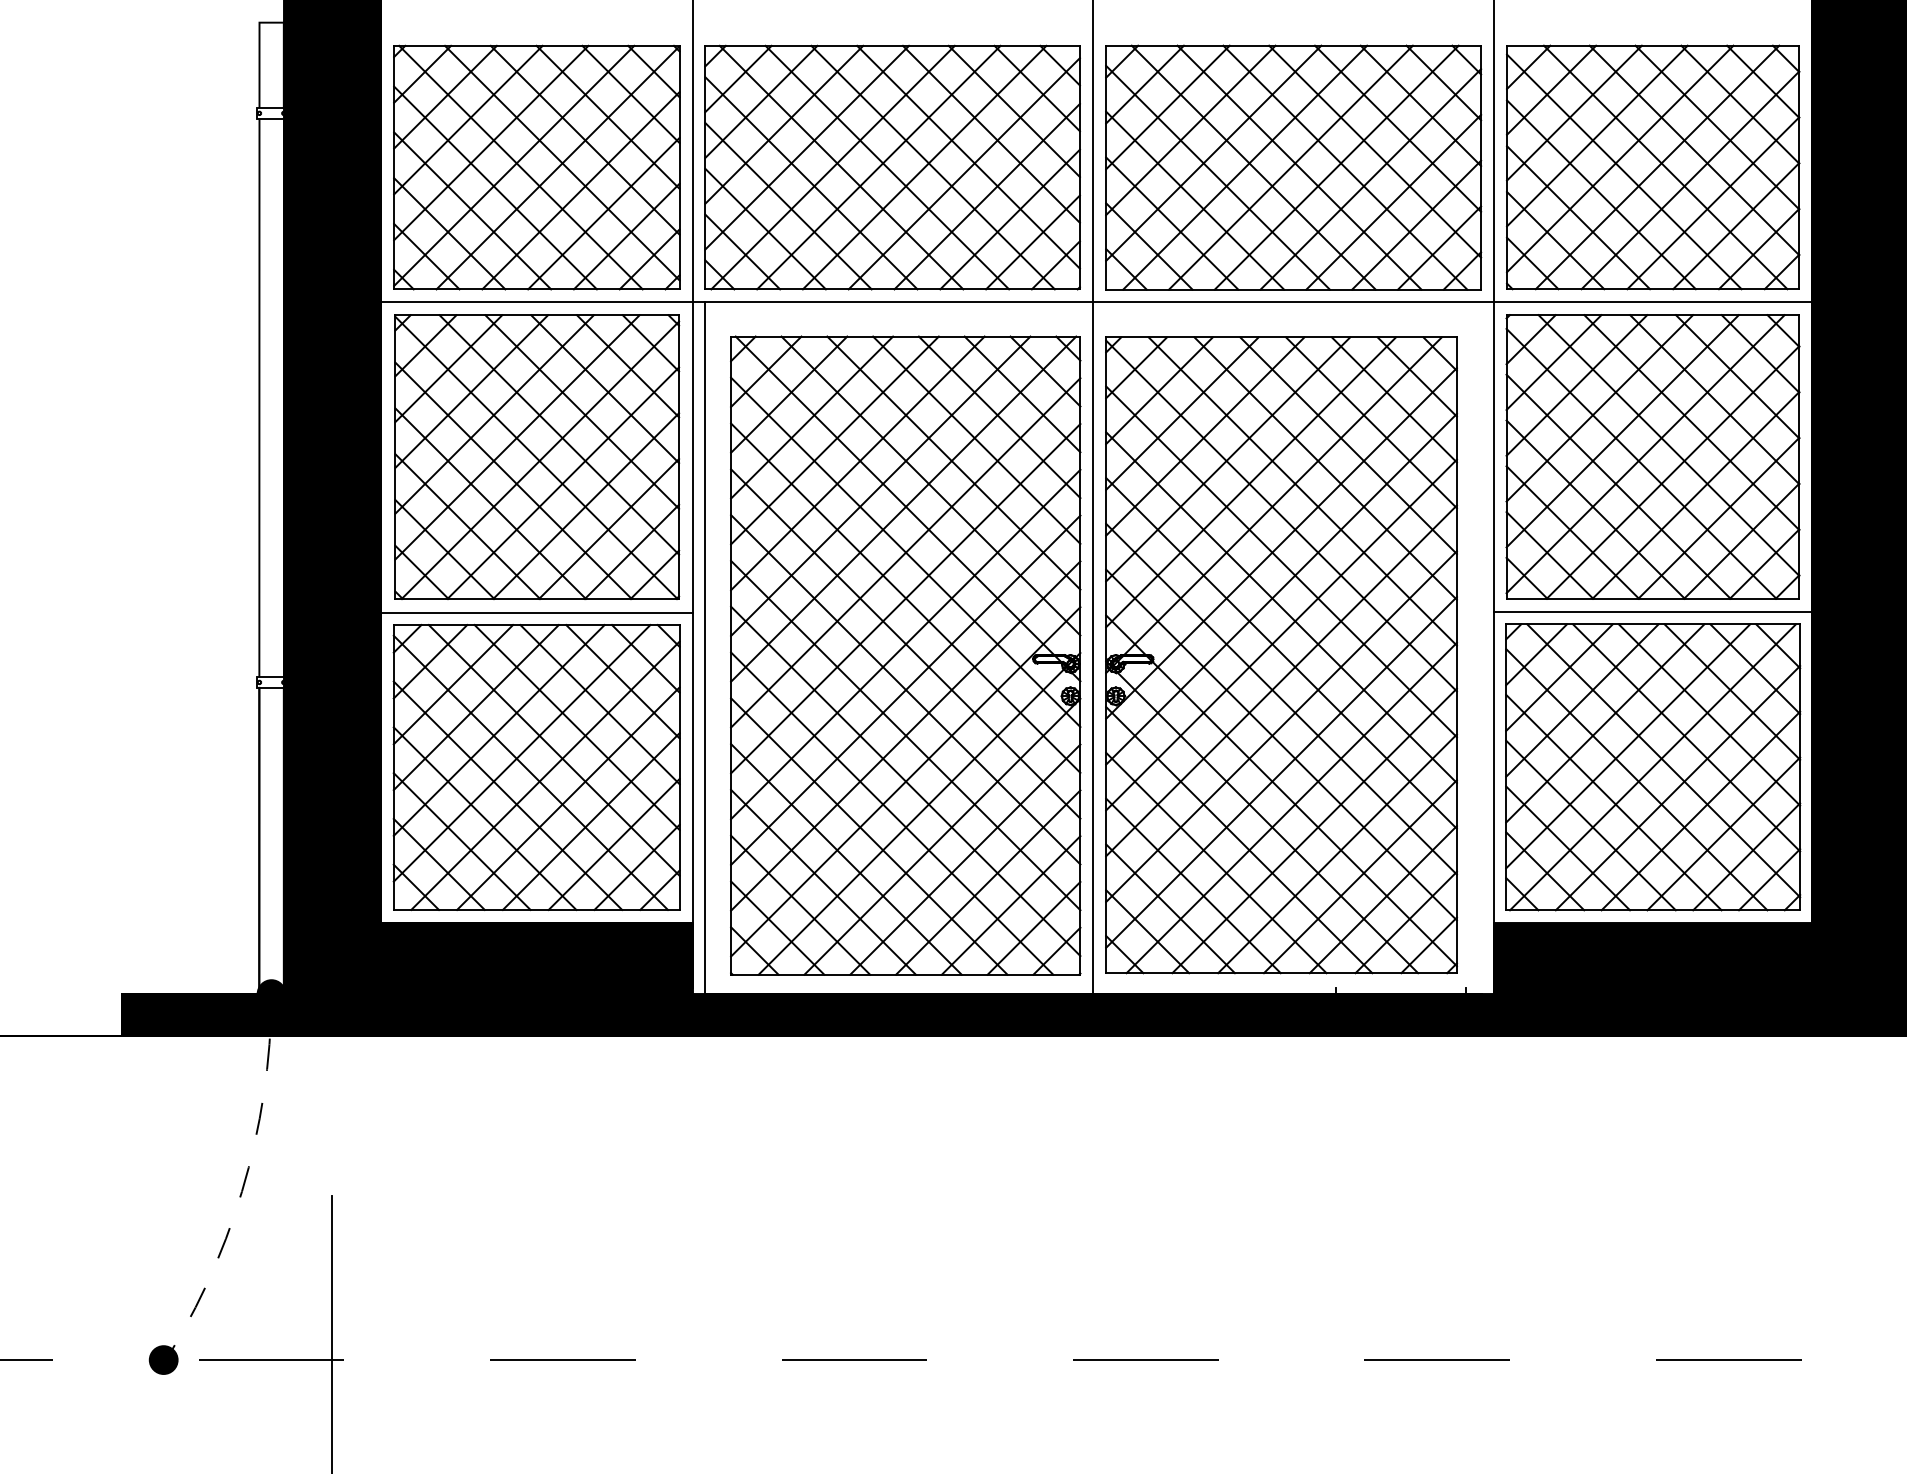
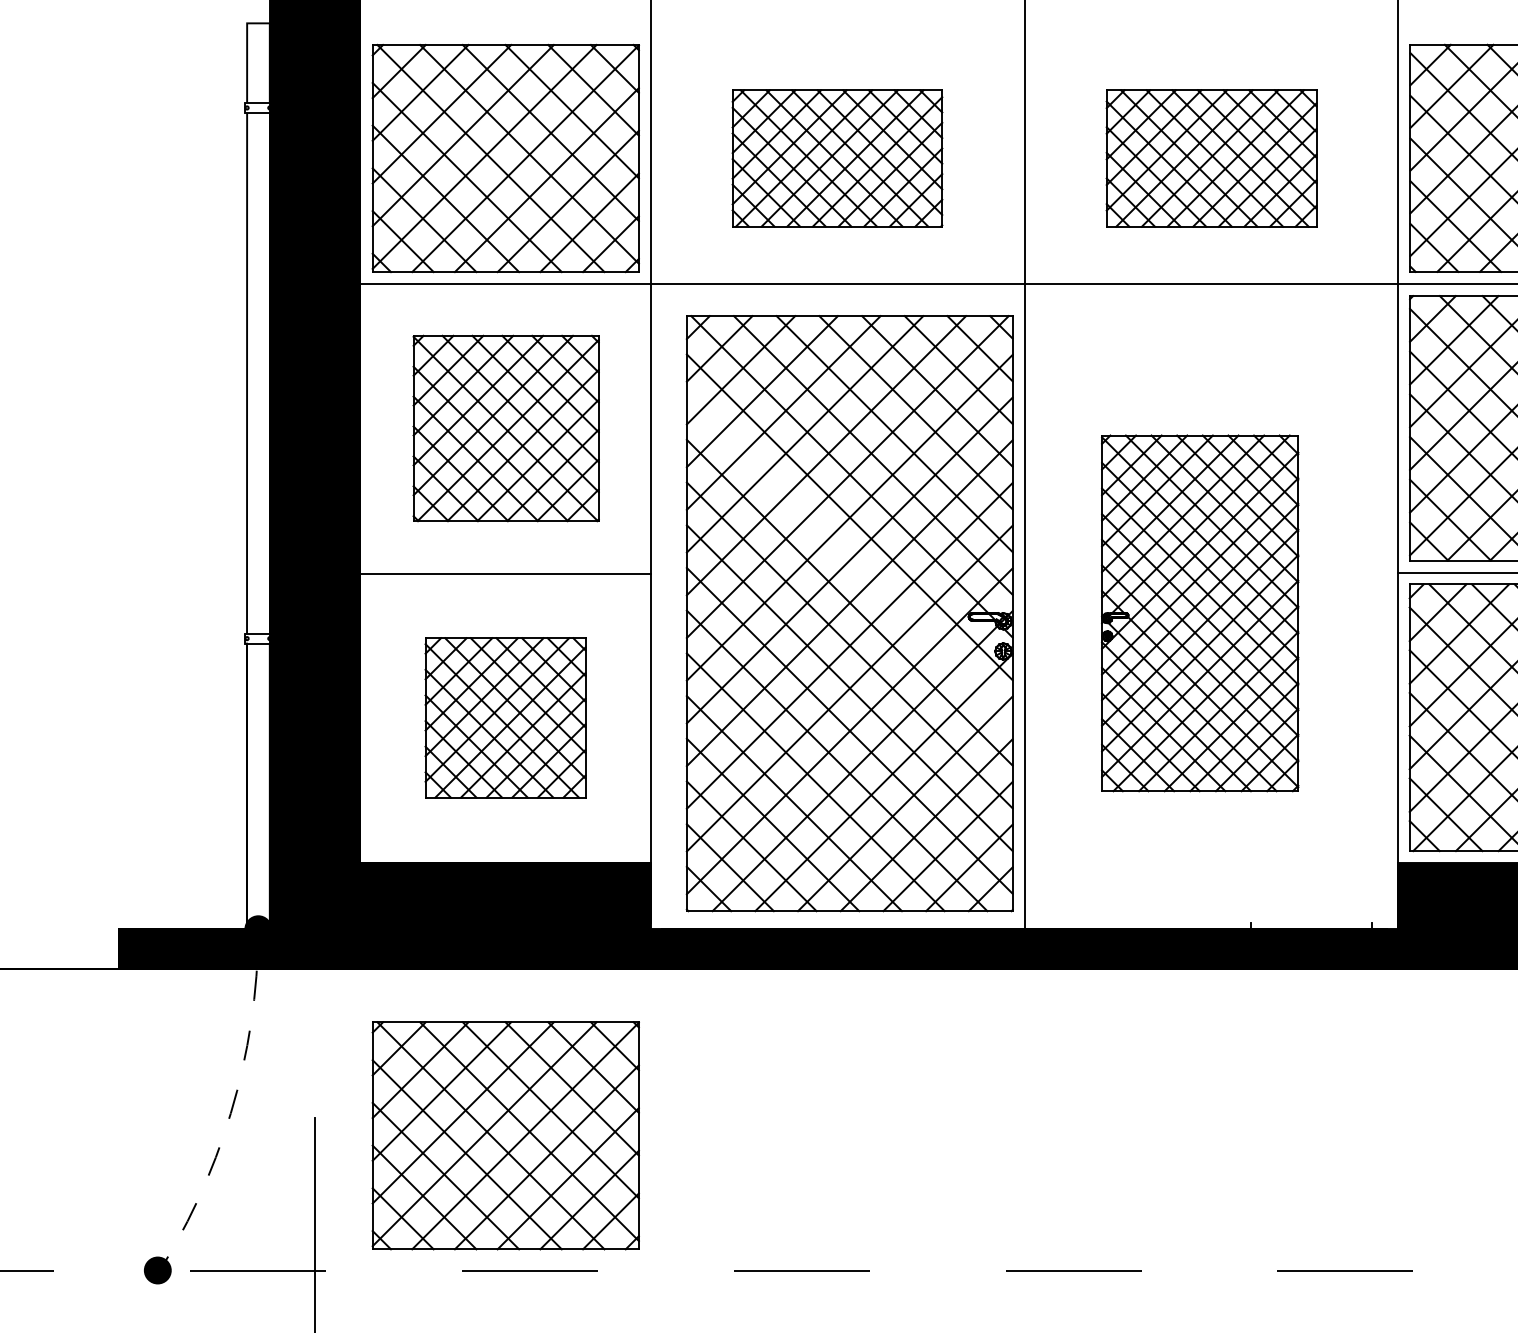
part: (892, 167) -> (837, 158), size x0.6
part: (1293, 167) -> (1211, 158), size x0.6
part: (537, 456) -> (506, 427), size x0.7
line: (905, 597) -> (849, 559), removed
line: (705, 648) -> (663, 606), removed
part: (1281, 655) -> (1200, 613), size x0.6
part: (536, 767) -> (505, 717), size x0.6
part: (536, 1215) -> (505, 1135), added

